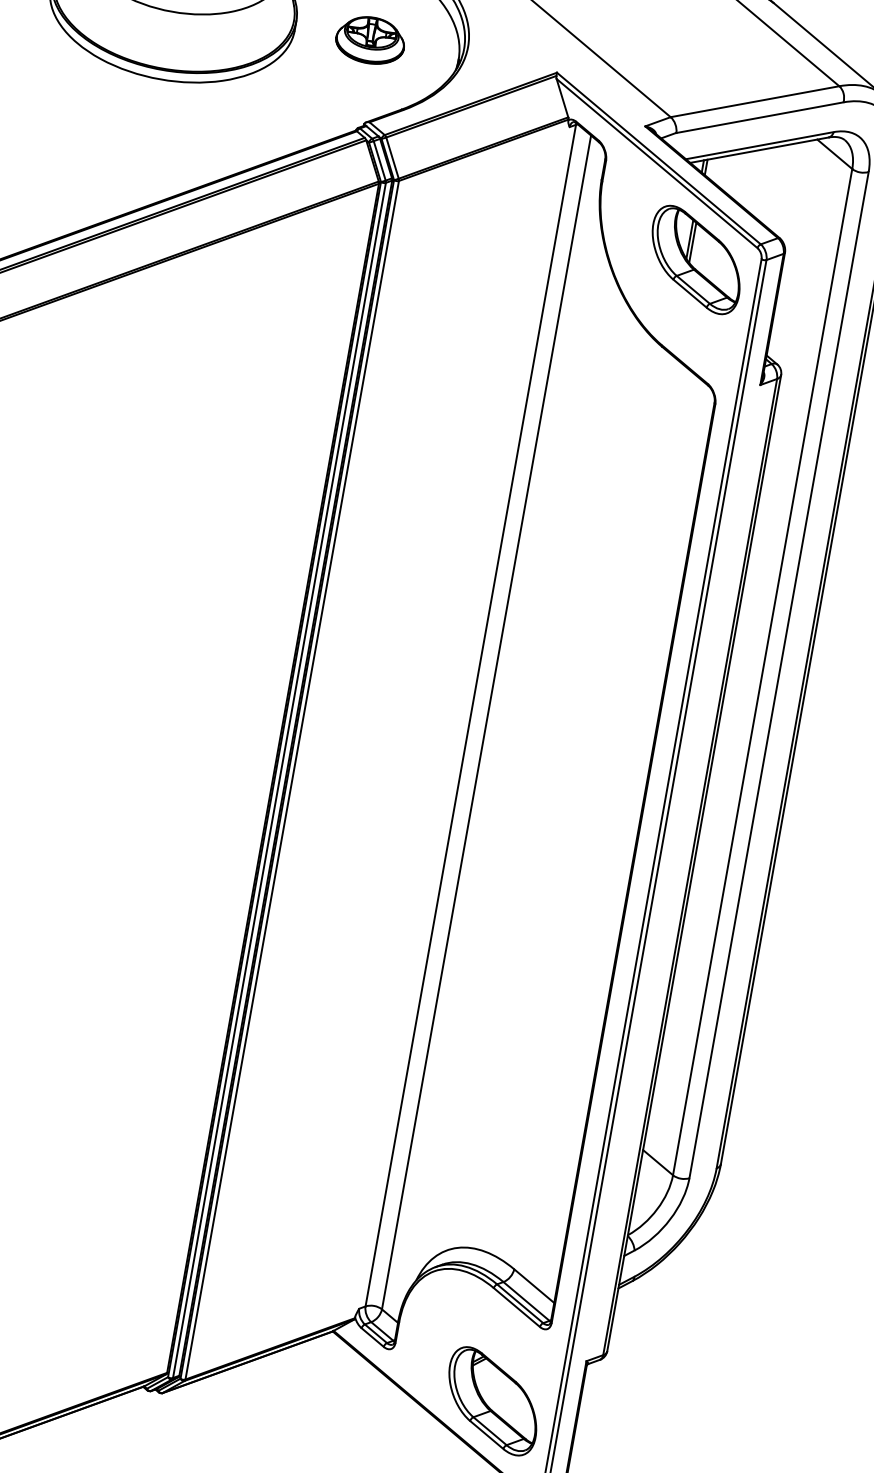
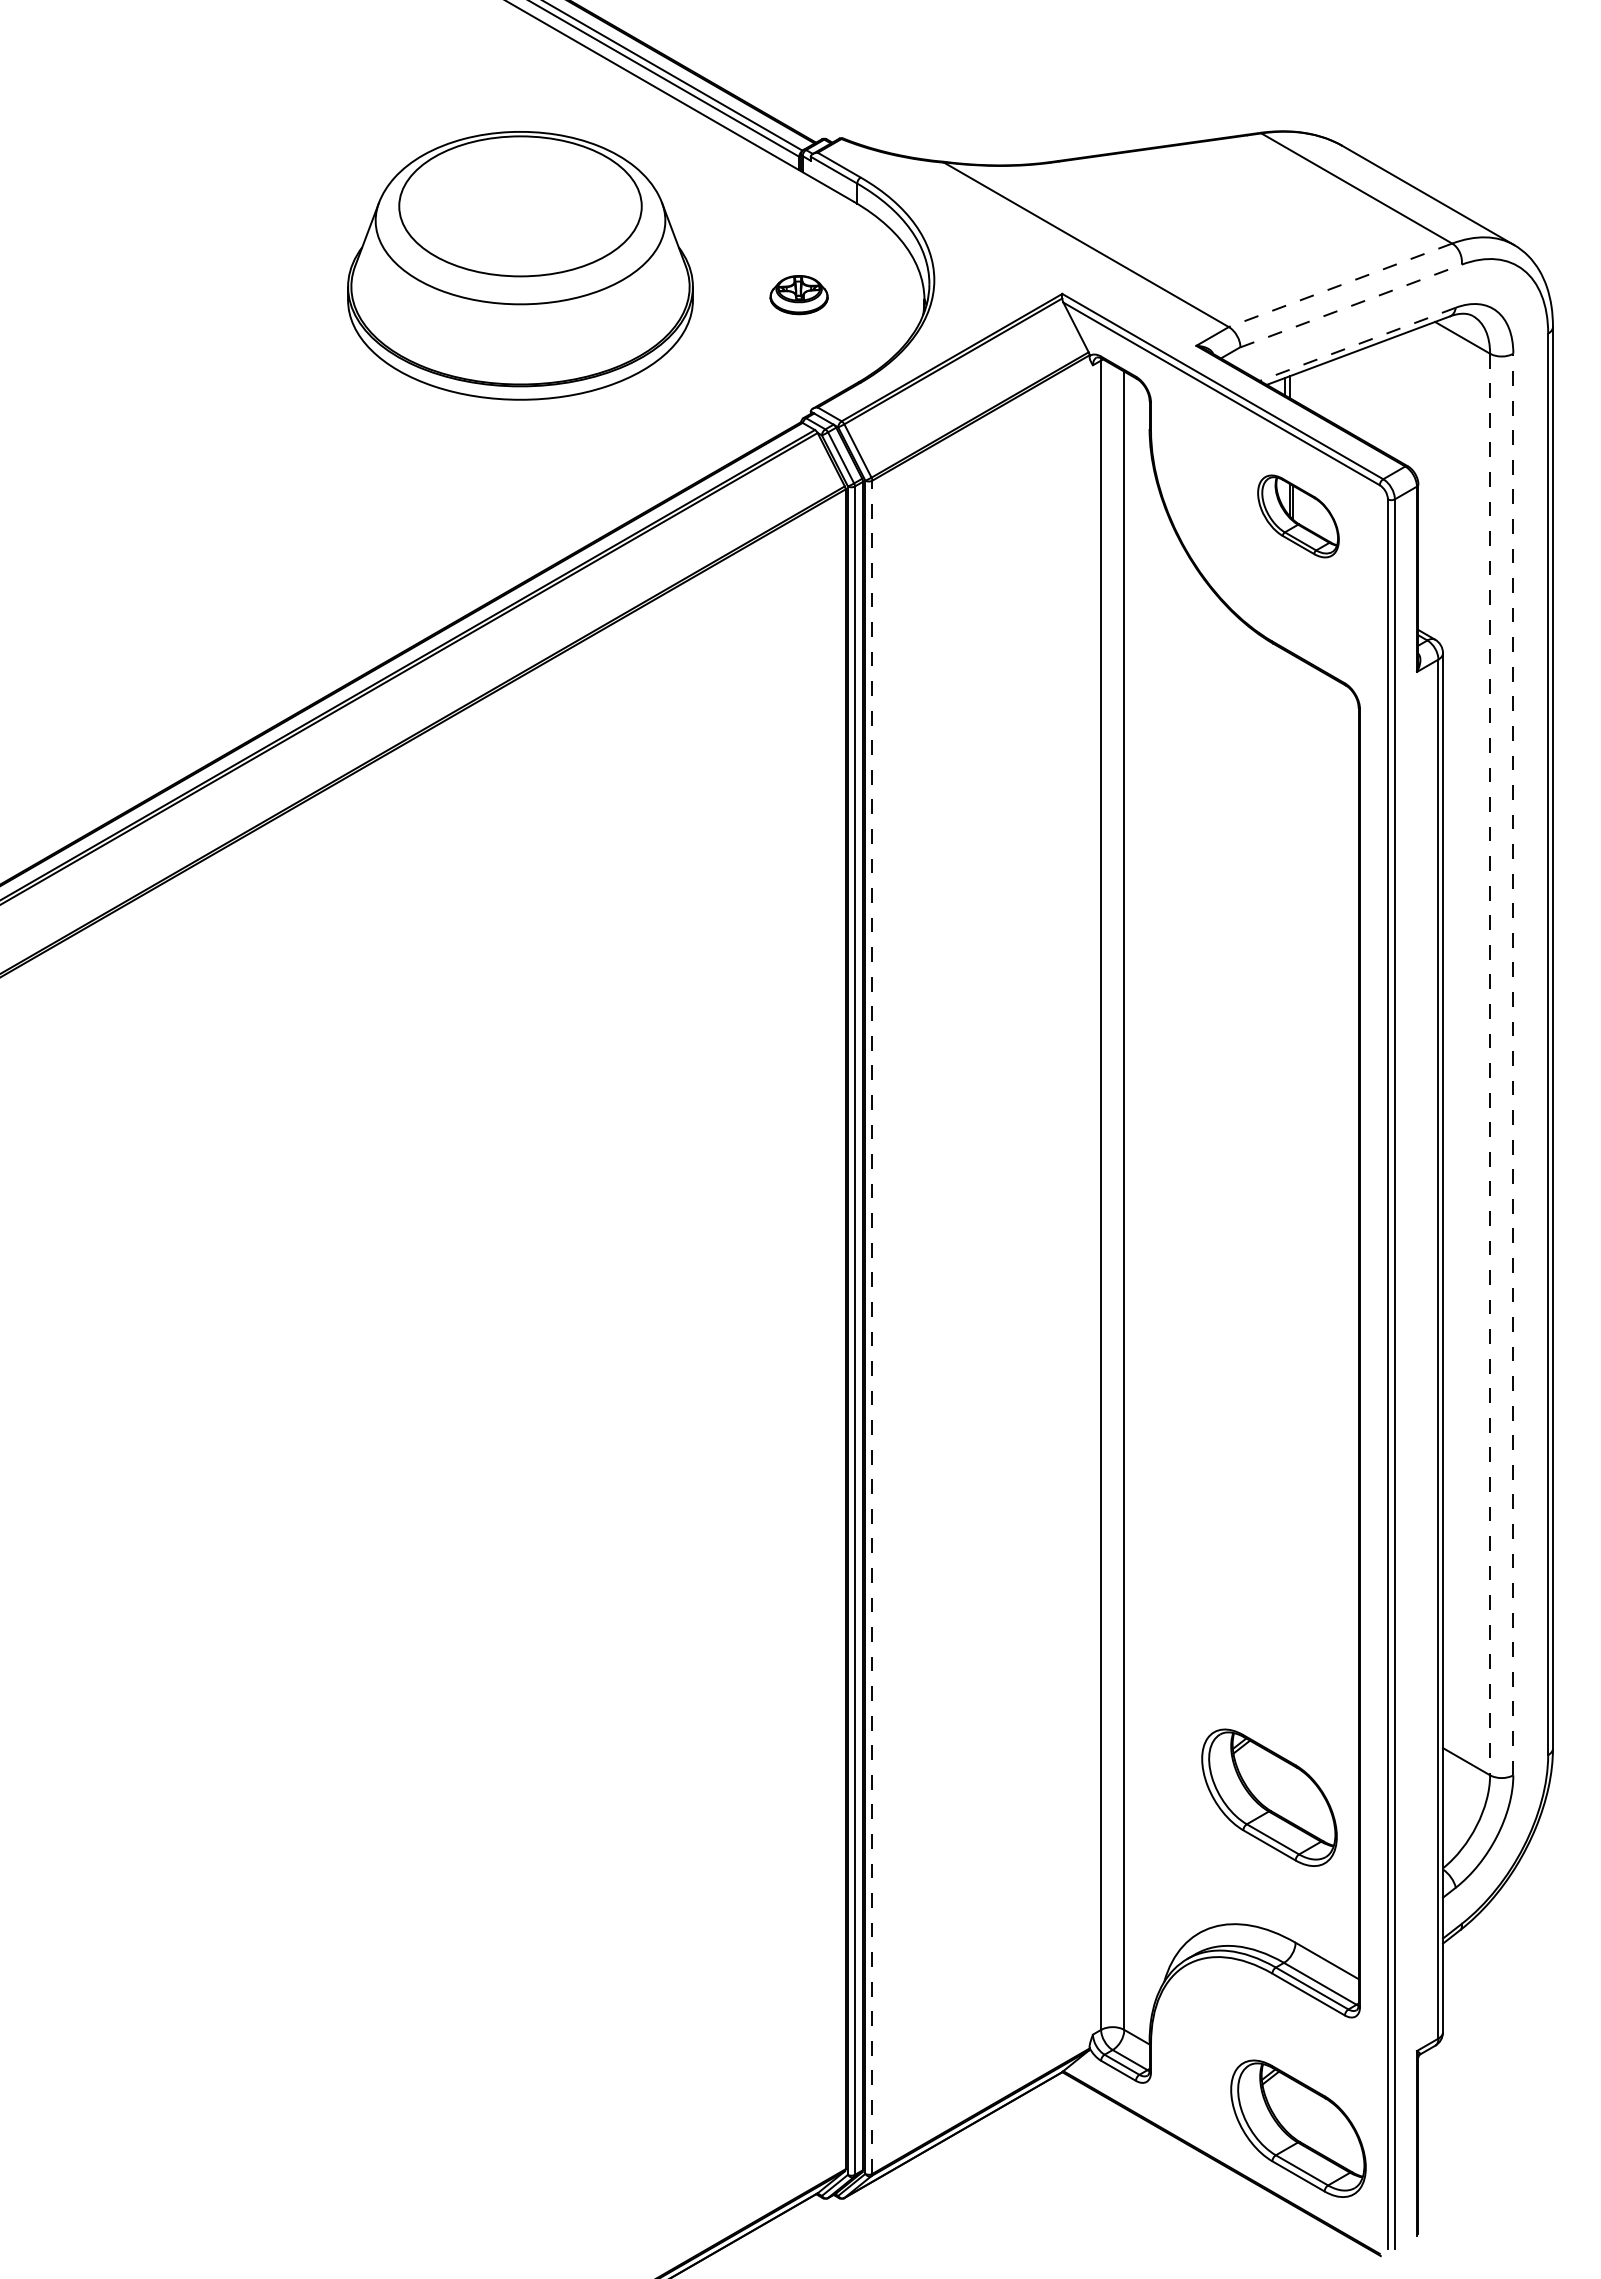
part: (370, 39) -> (798, 294), size x0.6
line: (754, 101) -> (1340, 285), solid -> dashed
line: (760, 117) -> (1351, 305), solid -> dashed
line: (759, 145) -> (1357, 344), solid -> dashed
part: (696, 260) -> (1298, 516), size x0.6
line: (762, 672) -> (1490, 1064), solid -> dashed
line: (779, 675) -> (1513, 1064), solid -> dashed
line: (292, 780) -> (872, 1327), solid -> dashed
part: (514, 1163) -> (1269, 1797), added

